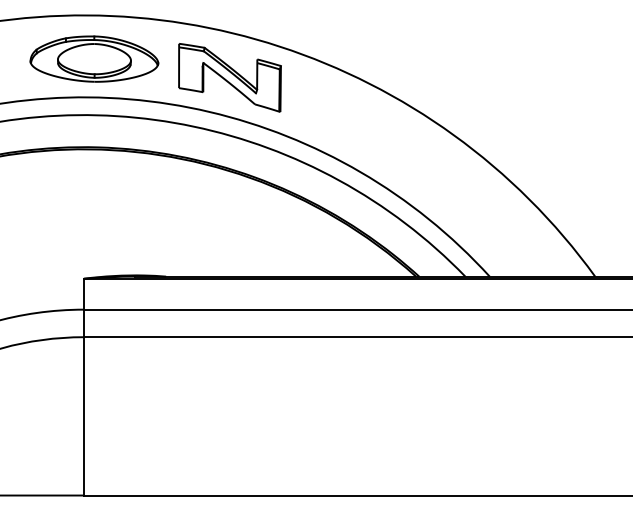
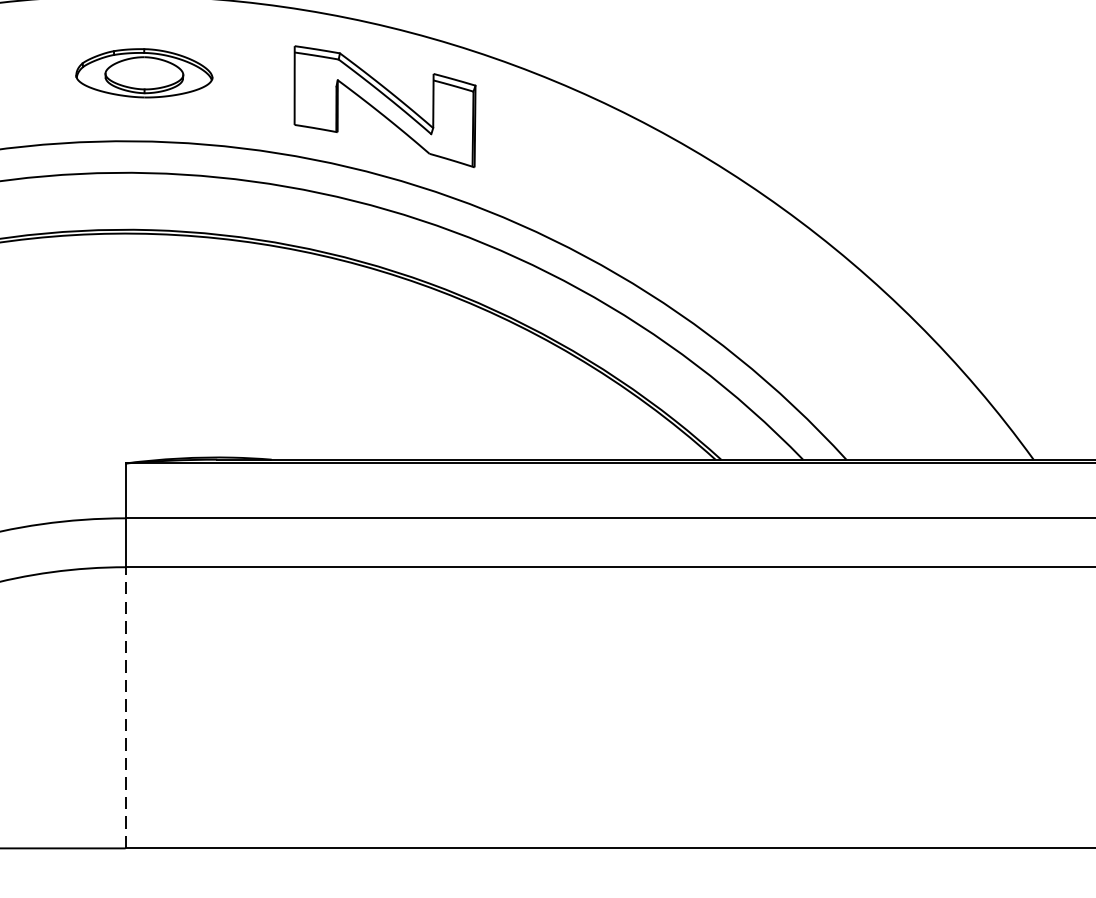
part: (94, 58) -> (144, 72), size x0.6
line: (83, 415) -> (124, 706), solid -> dashed

